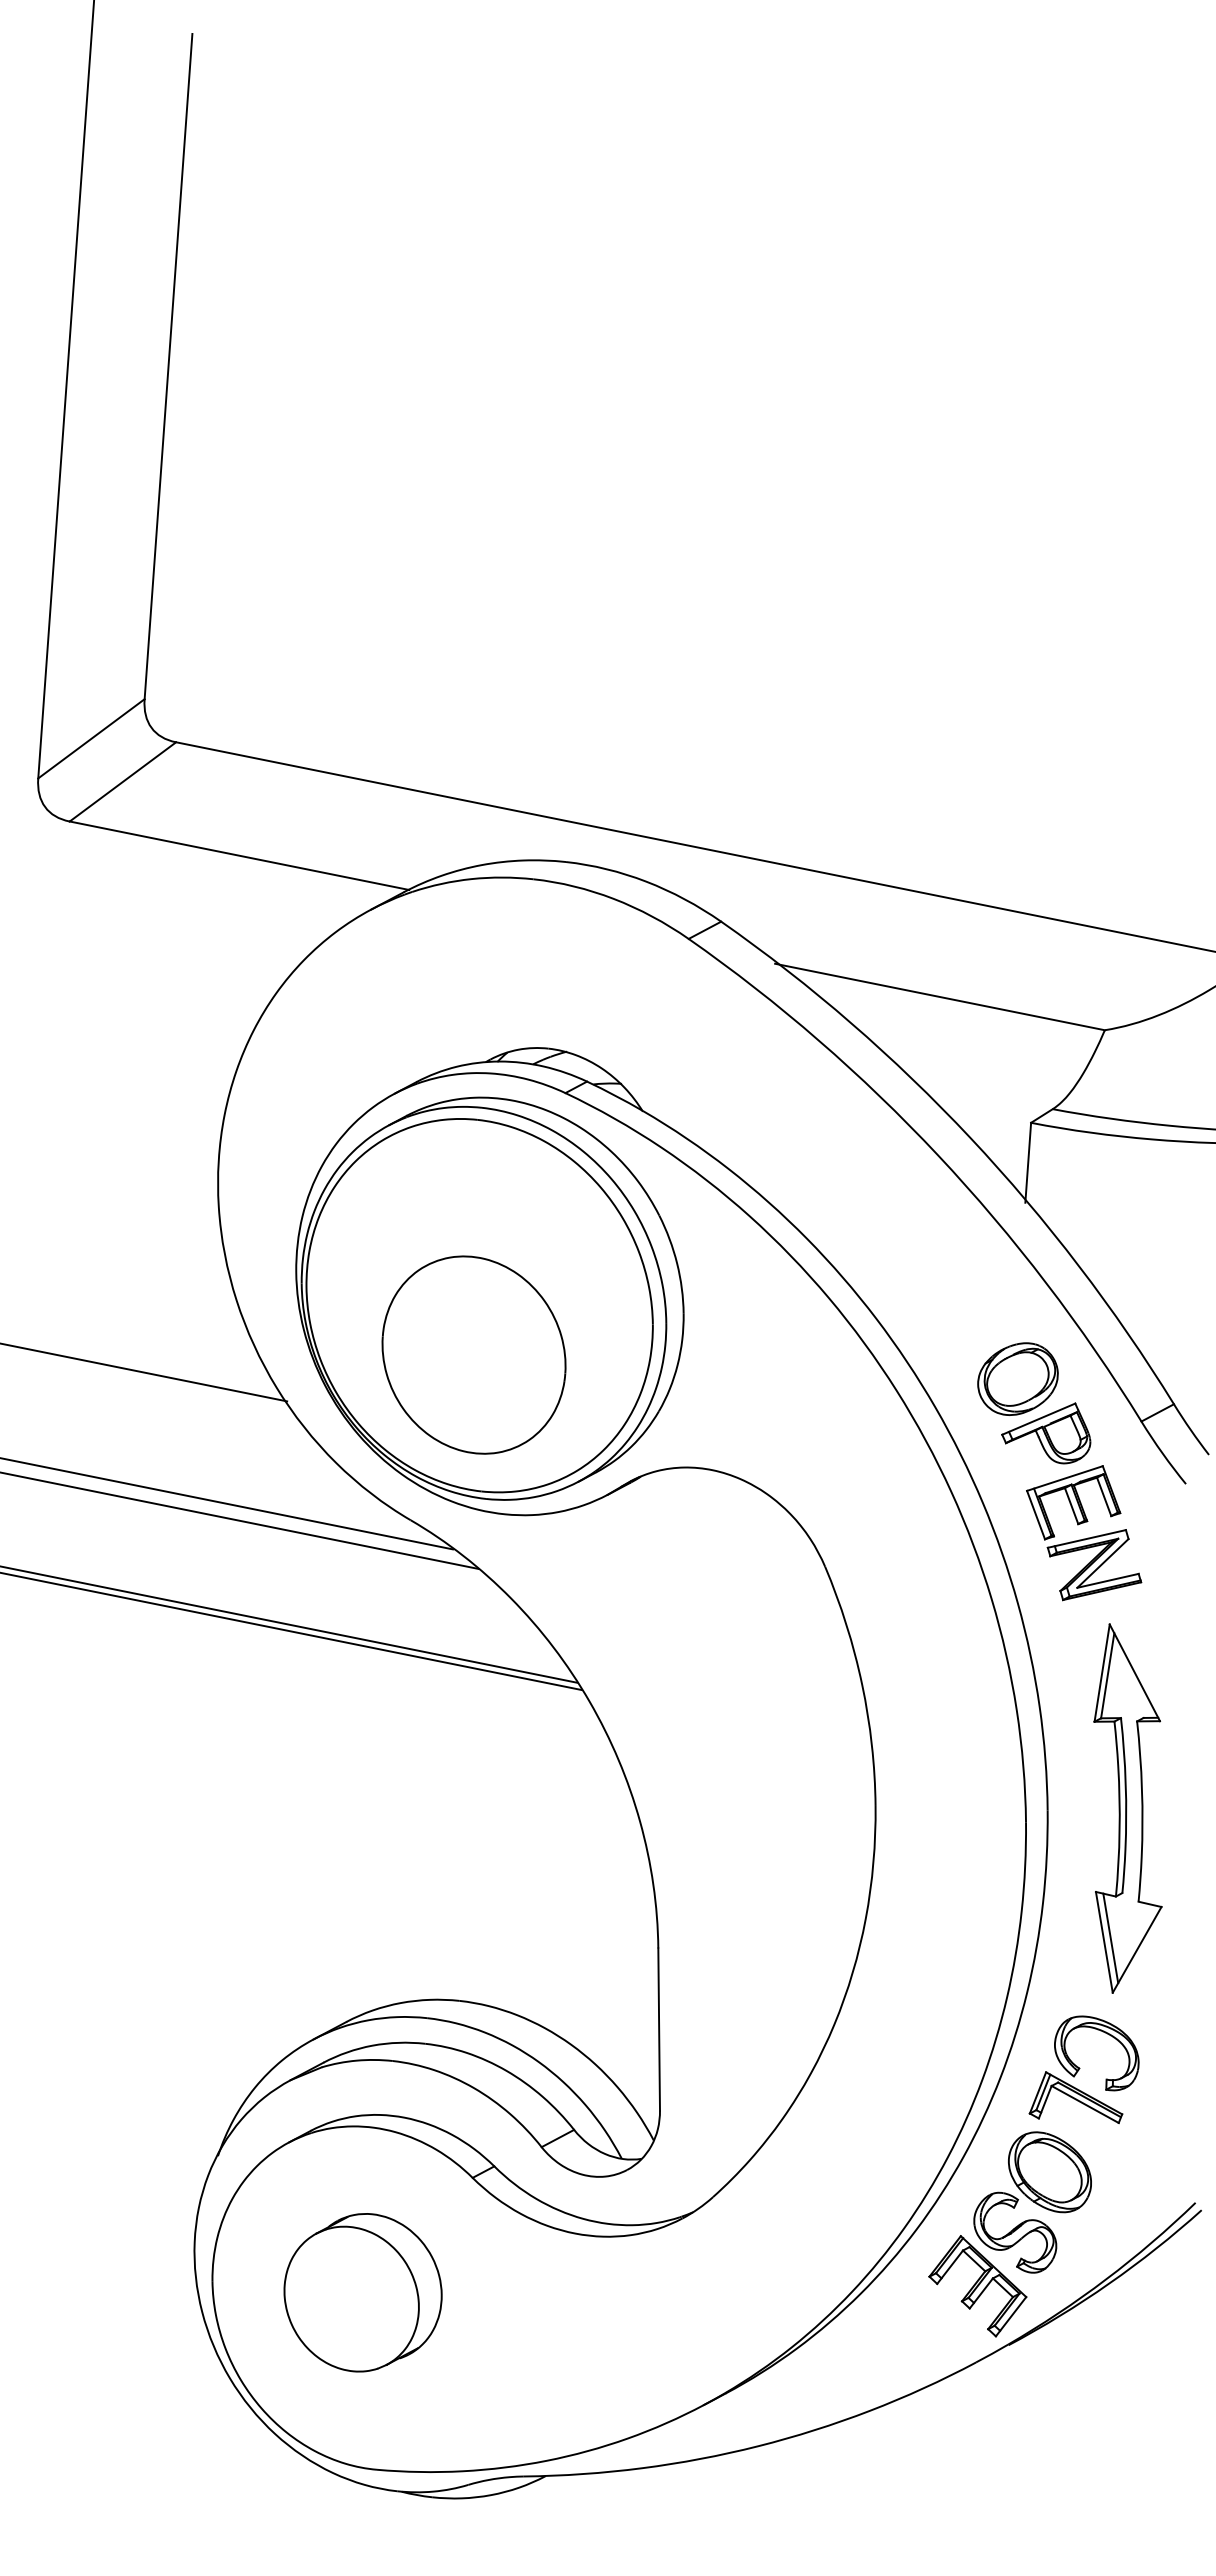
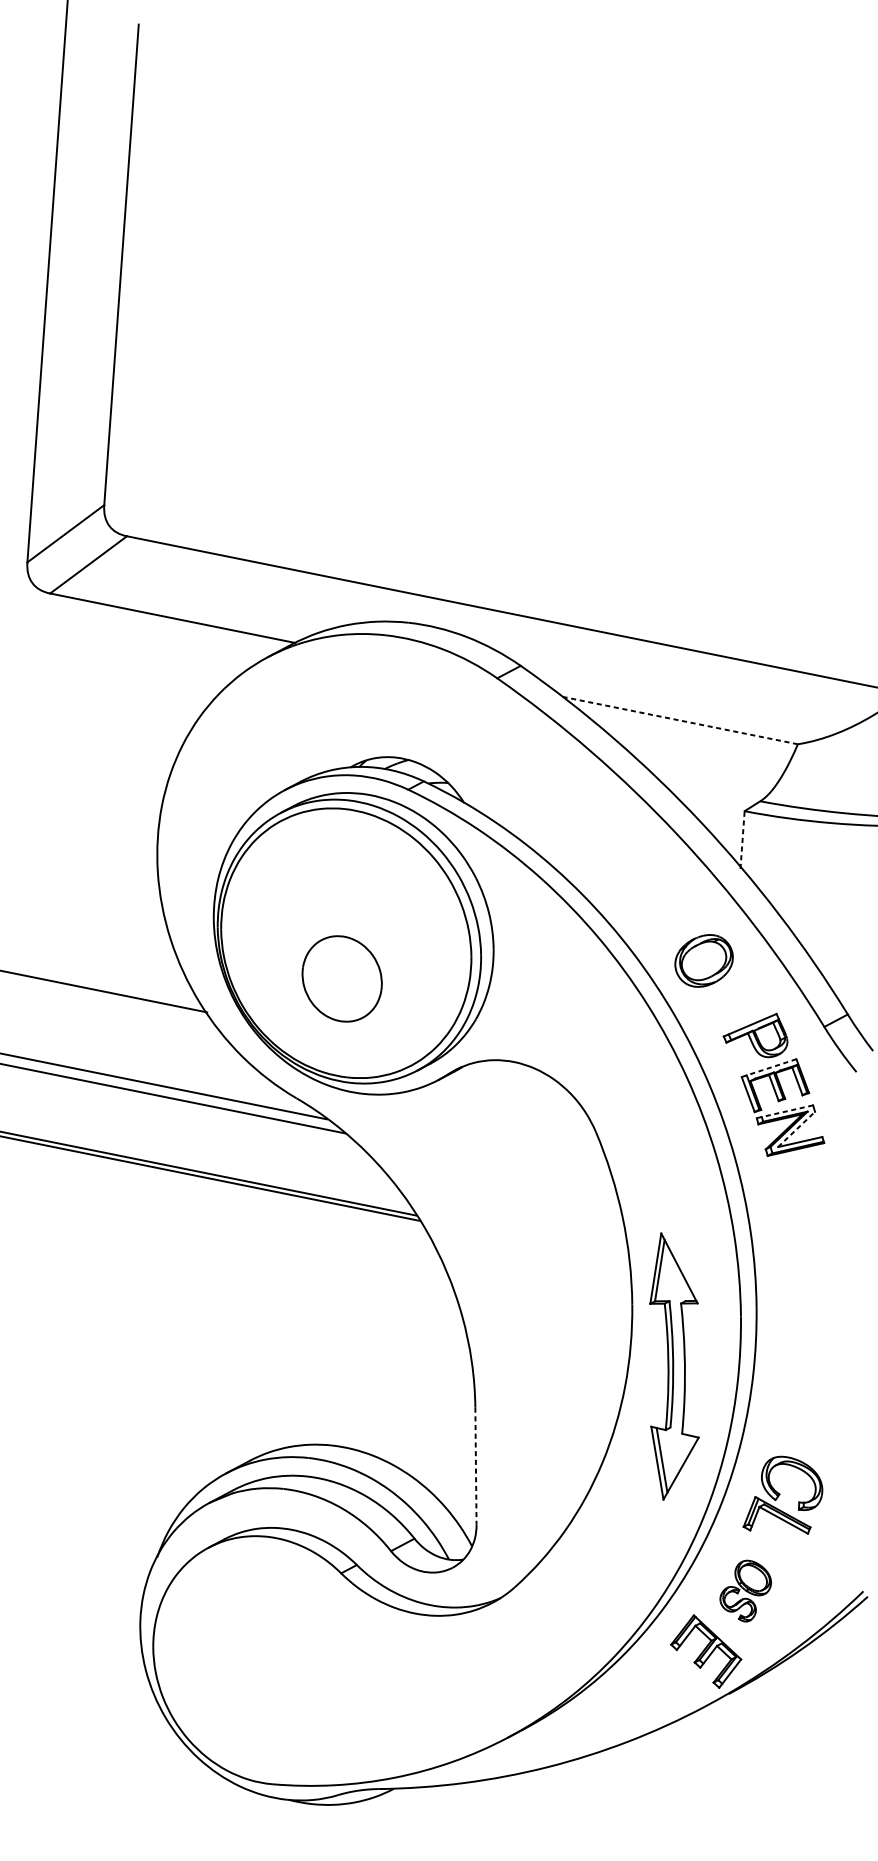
line: (939, 996) -> (678, 719), solid -> dashed
line: (1028, 1162) -> (742, 839), solid -> dashed
part: (473, 1354) -> (341, 978), size x0.6
part: (1017, 1378) -> (703, 960), moved
line: (1064, 1478) -> (768, 1068), solid -> dashed
line: (1086, 1539) -> (784, 1112), solid -> dashed
line: (1103, 1563) -> (796, 1129), solid -> dashed
part: (1127, 1808) -> (674, 1366), moved
line: (659, 2030) -> (476, 1466), solid -> dashed
part: (1032, 2202) -> (745, 1591), size x0.6
part: (362, 2292) -> (261, 1656), removed

